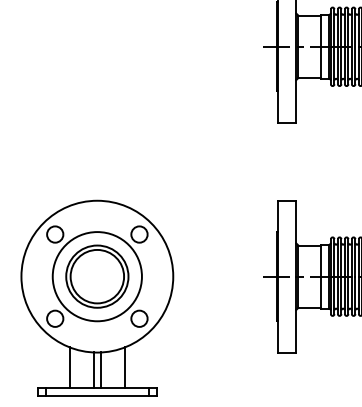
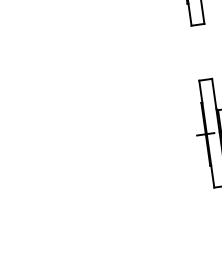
part: (97, 297) -> (81, 166), removed

